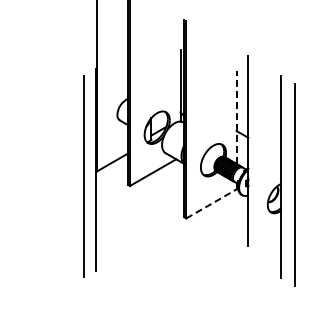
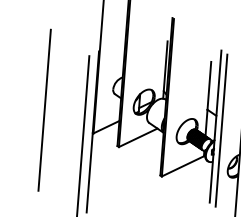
line: (236, 117) -> (208, 98), dashed -> solid
line: (34, 147) -> (45, 110), added
line: (256, 155) -> (221, 130), added
line: (211, 203) -> (182, 166), dashed -> solid

